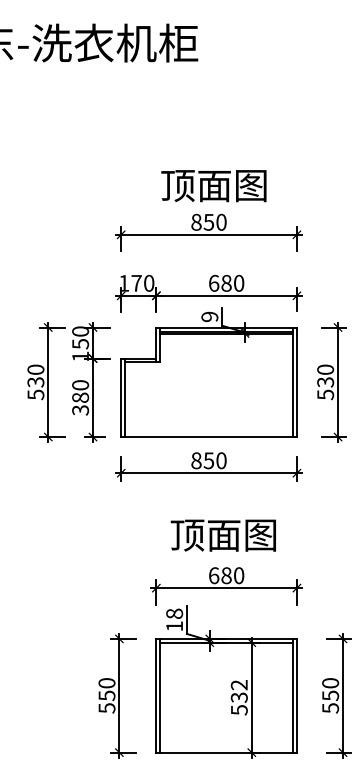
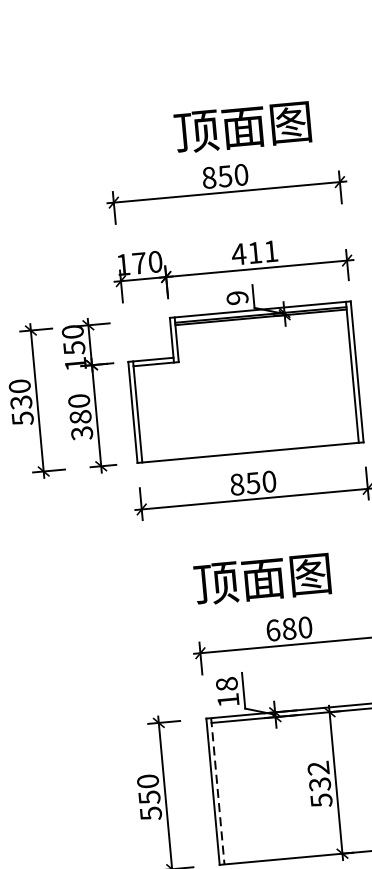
text: (213, 186) -> (242, 128), moved
text: (226, 282) -> (254, 251), 680 -> 411
text: (222, 535) -> (261, 579), moved
line: (160, 695) -> (218, 790), solid -> dashed

